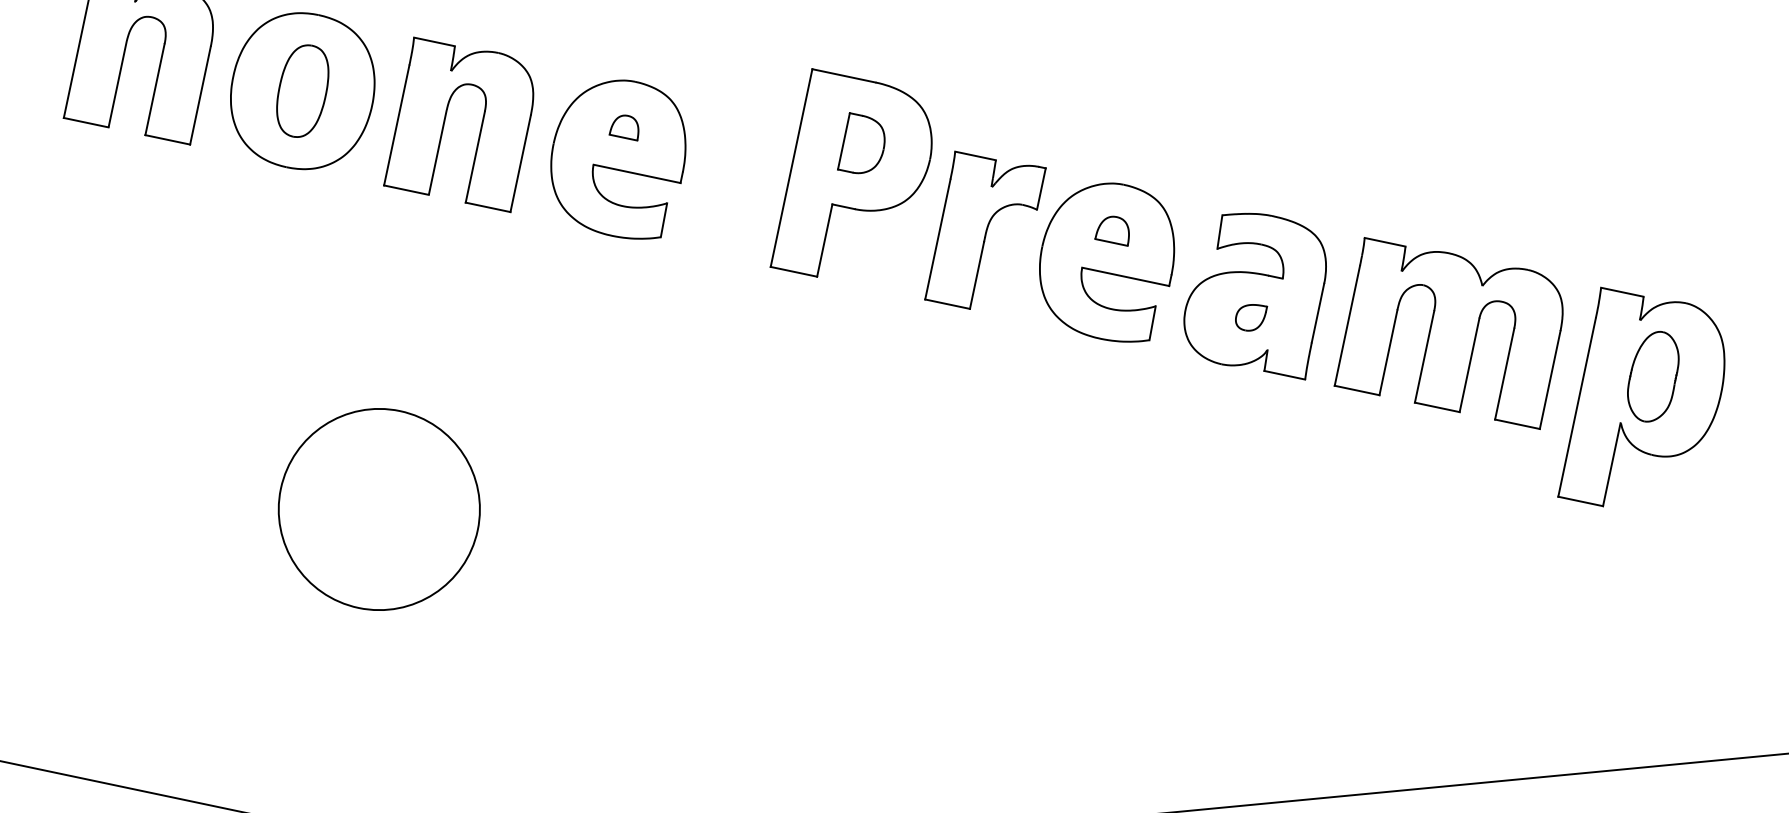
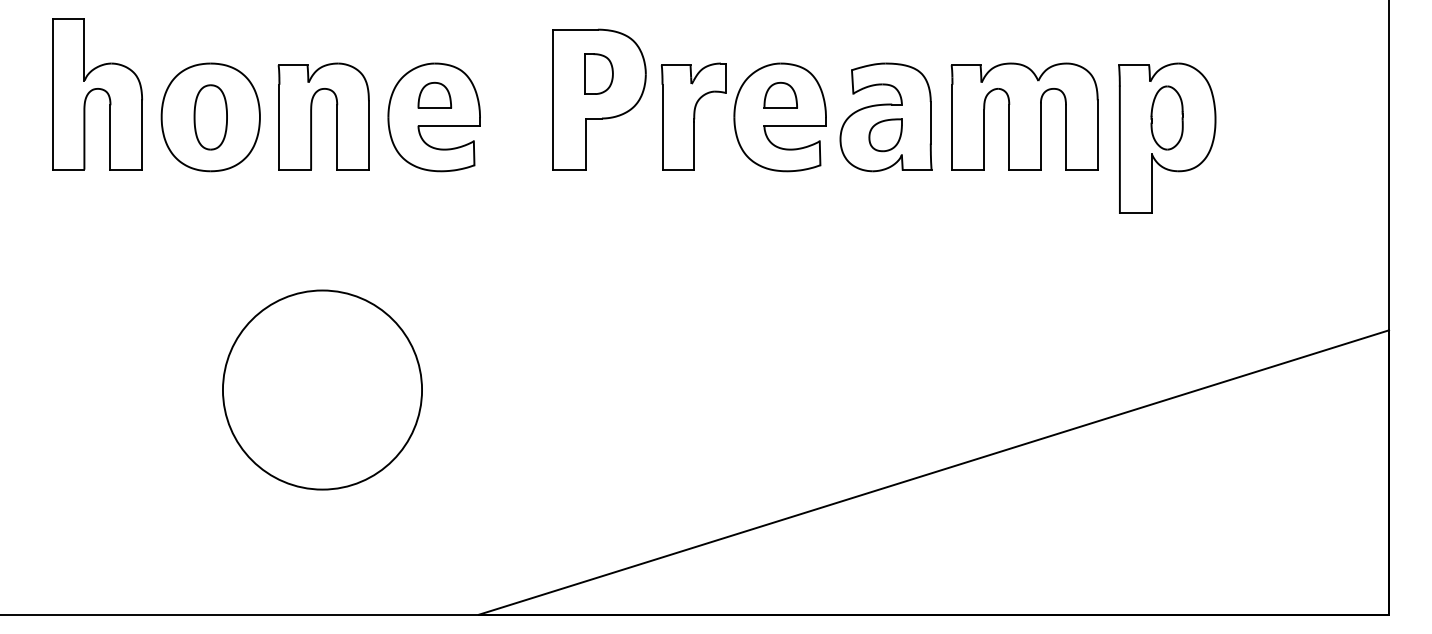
part: (625, 125) -> (434, 94), size x1.67
part: (1114, 228) -> (780, 94), size x1.43
part: (1250, 317) -> (885, 135), size x1.67
circle: (379, 508) -> (322, 389), size x1.43

